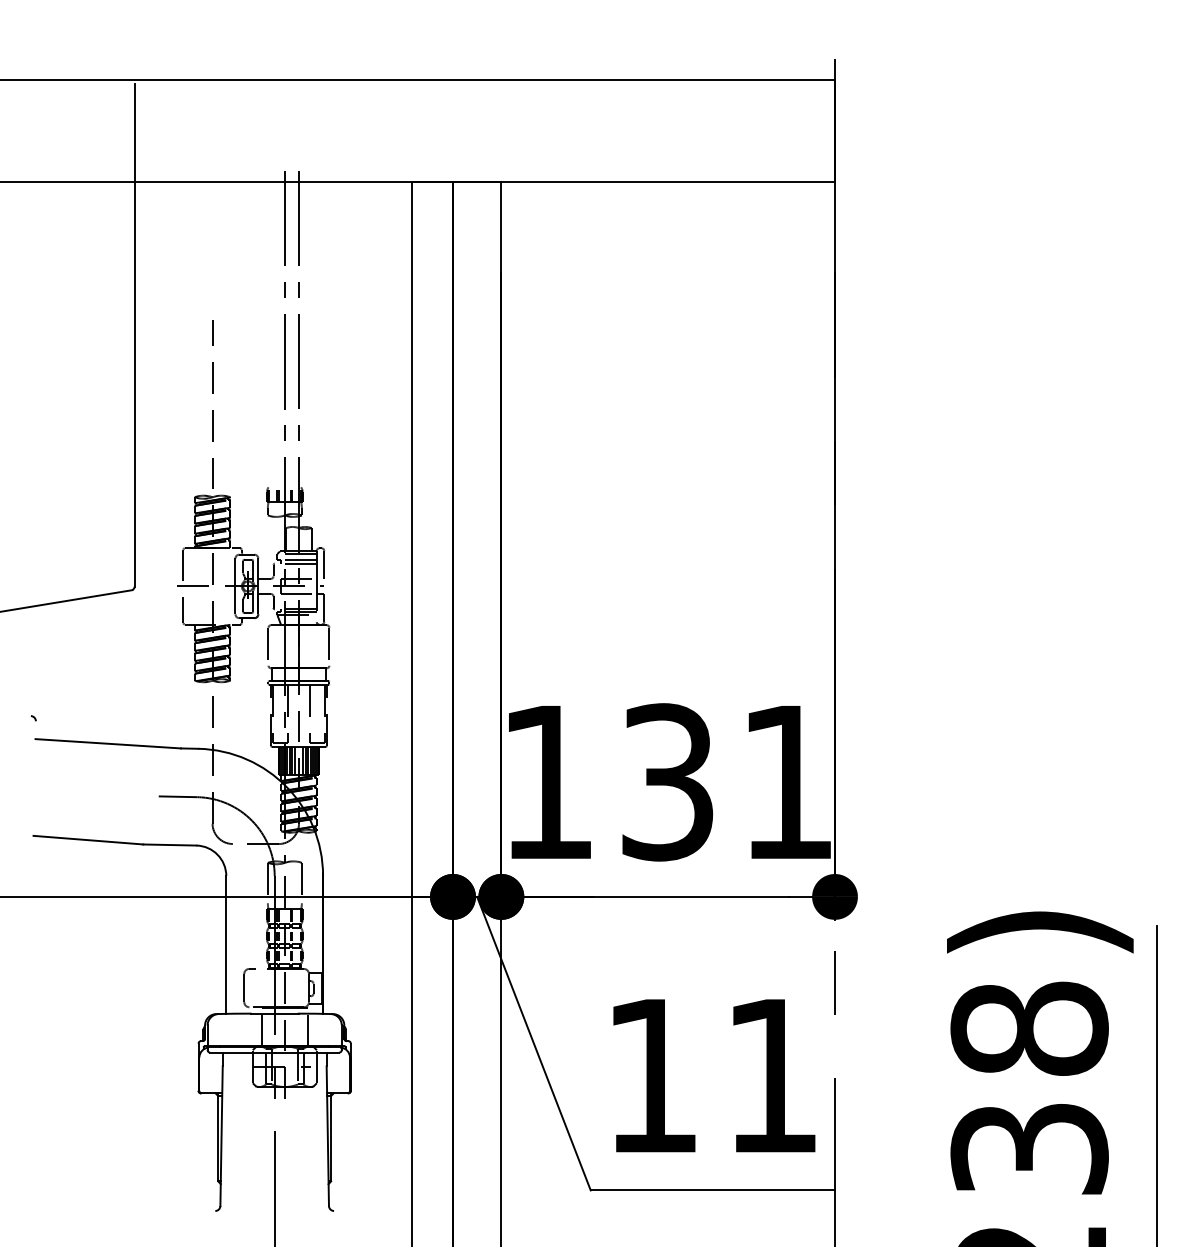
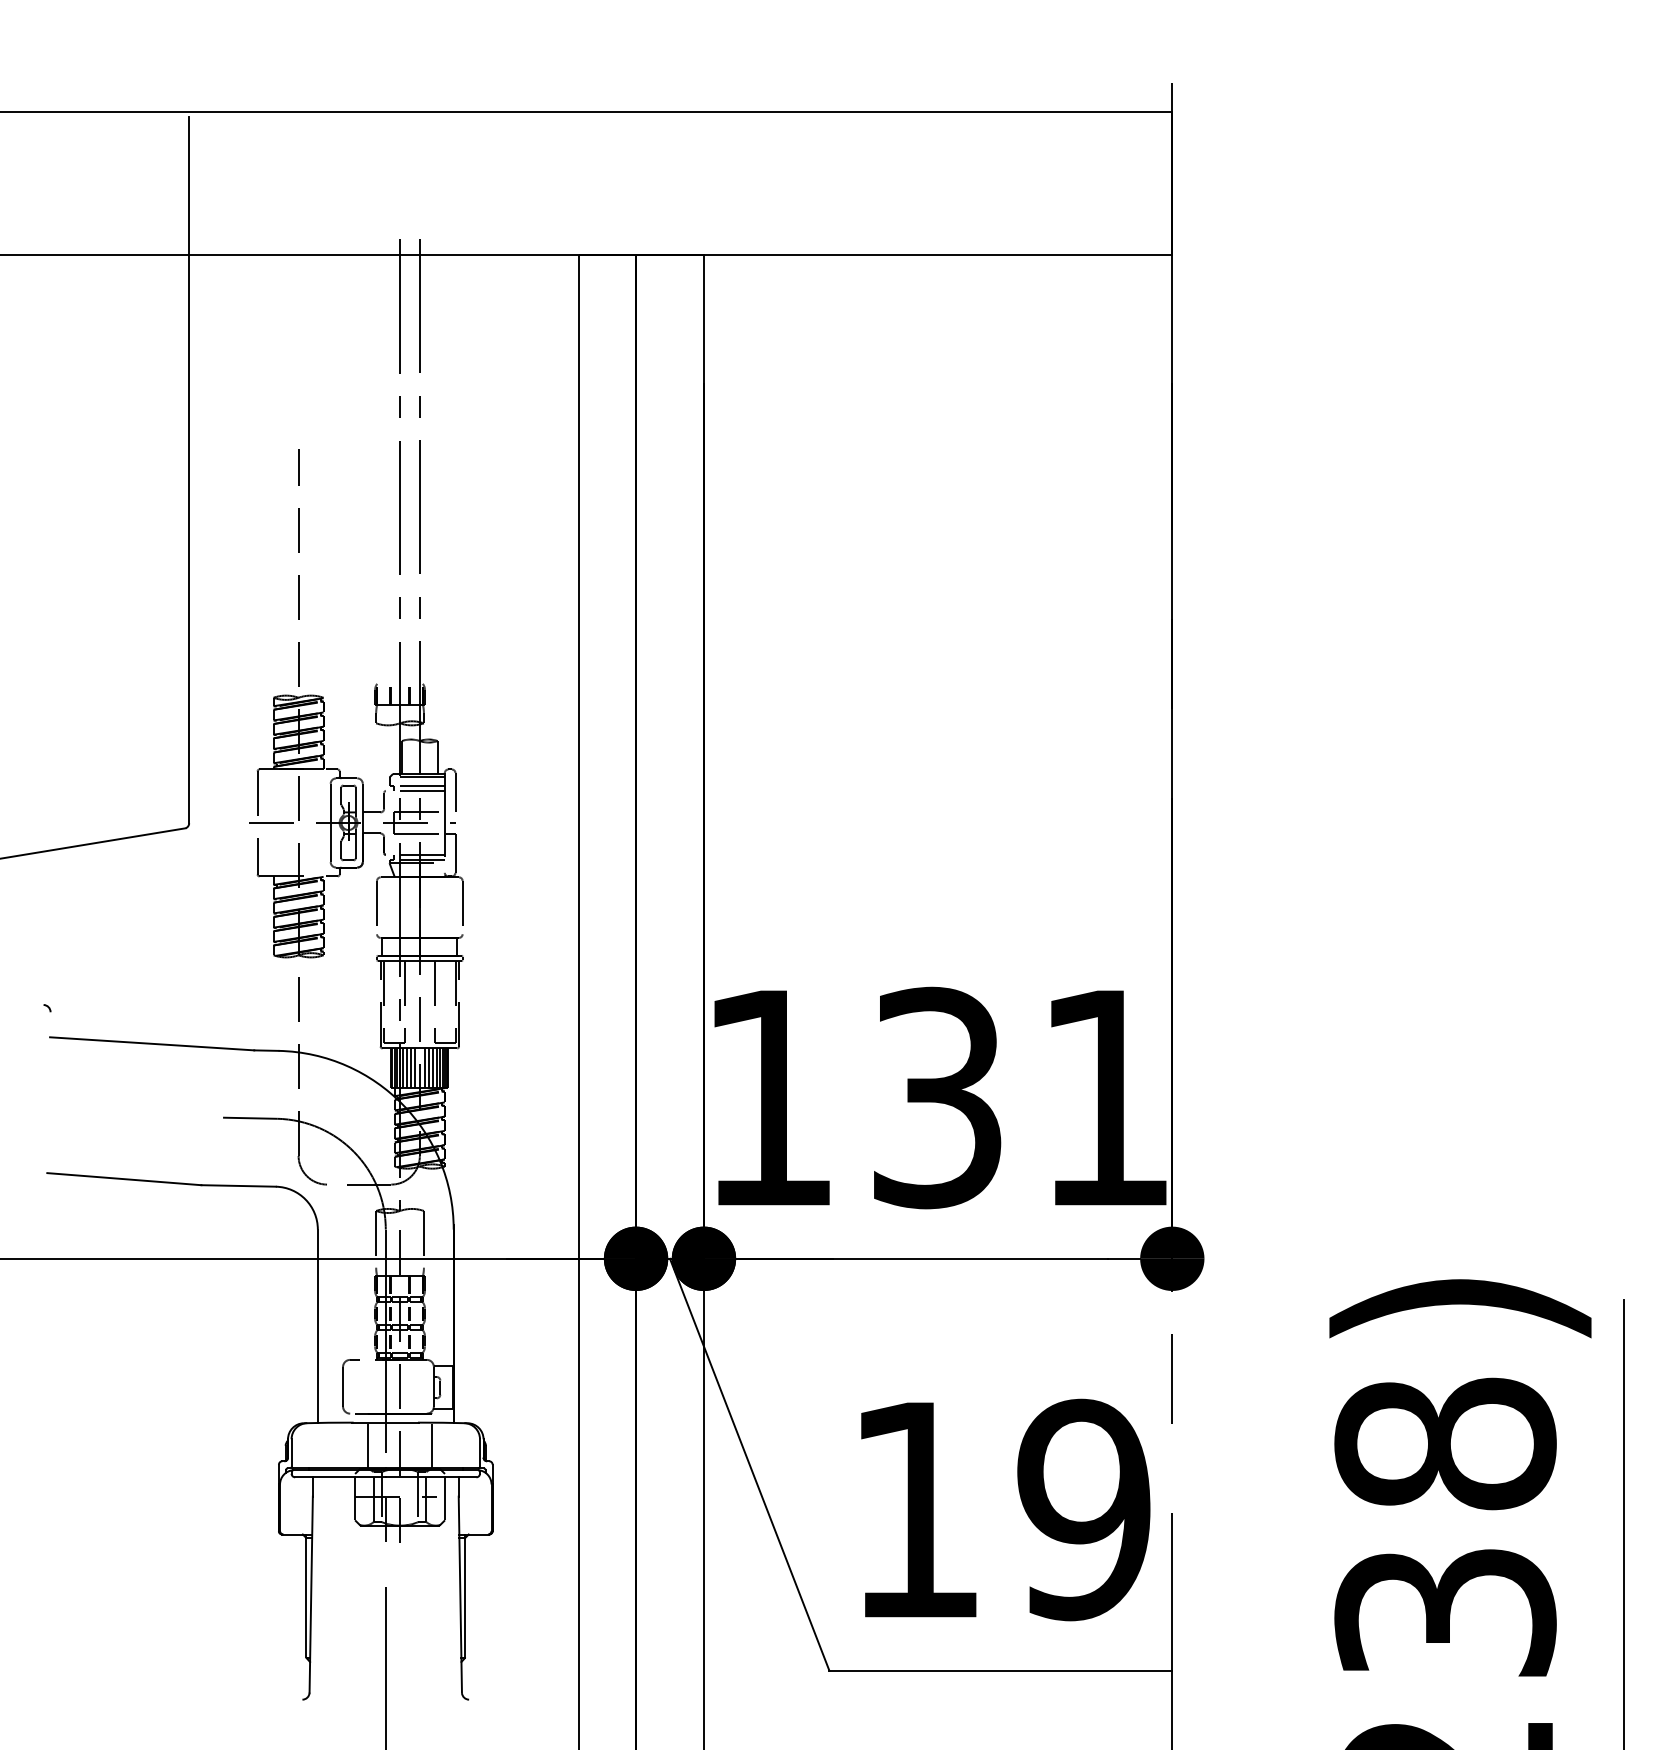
text: (771, 1075) -> (1083, 1509), 11 -> 19

